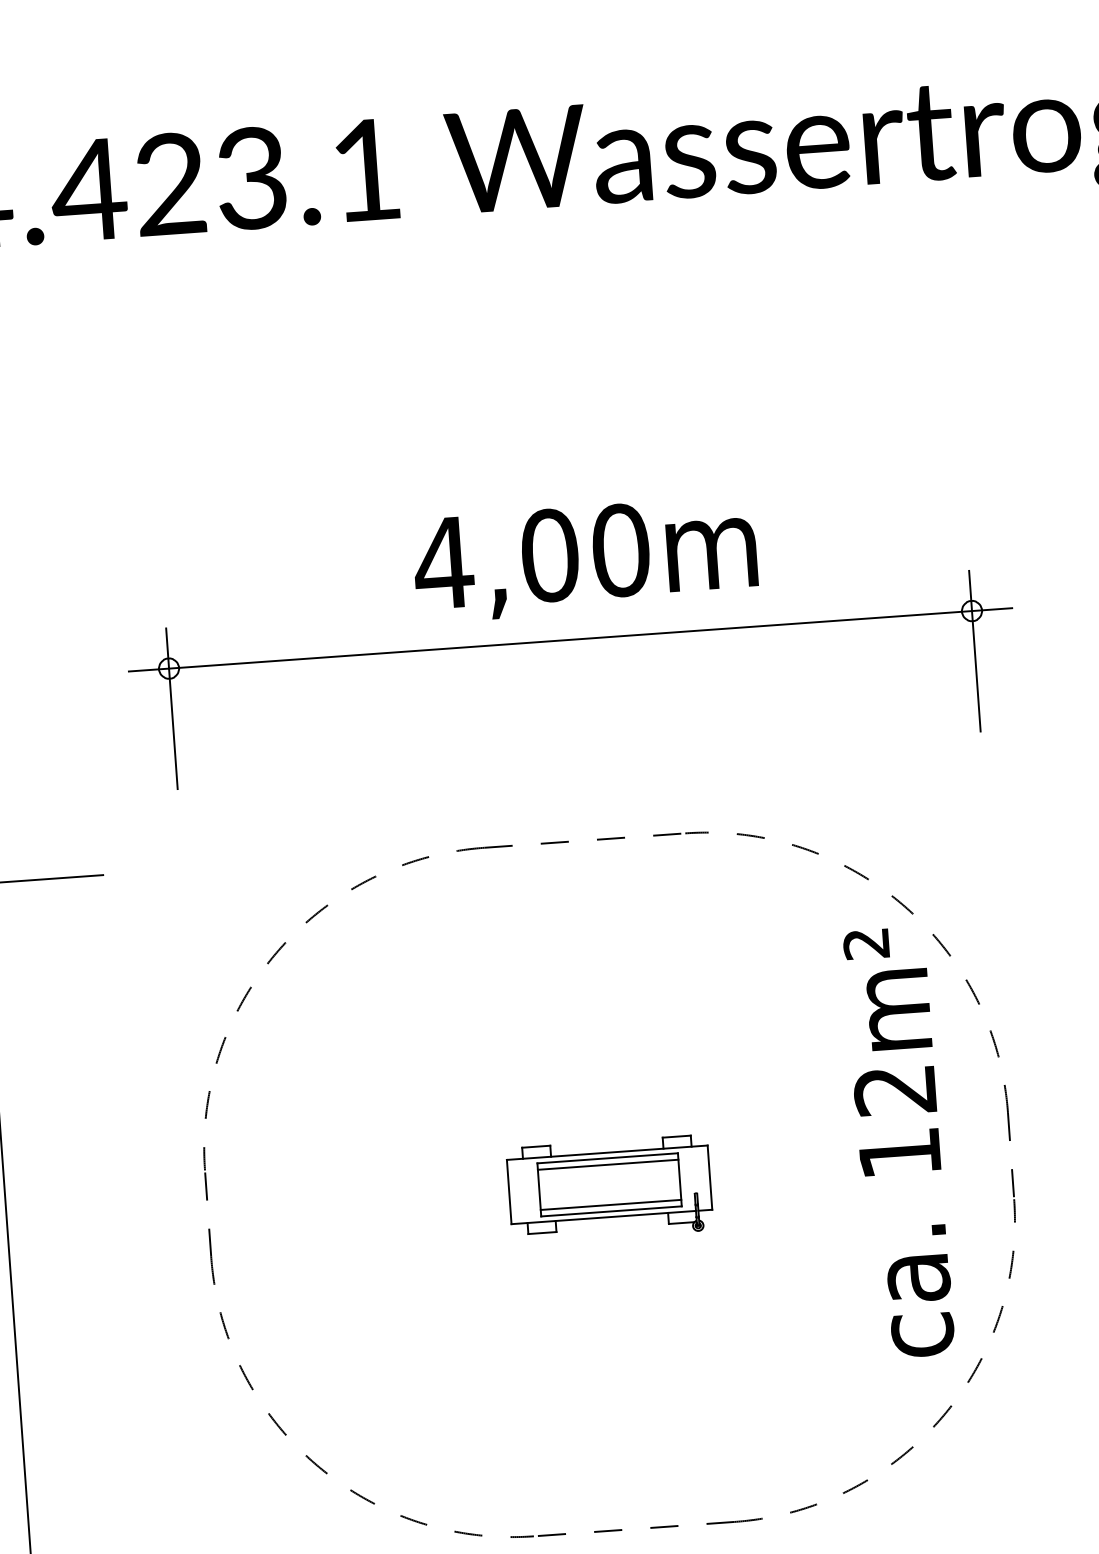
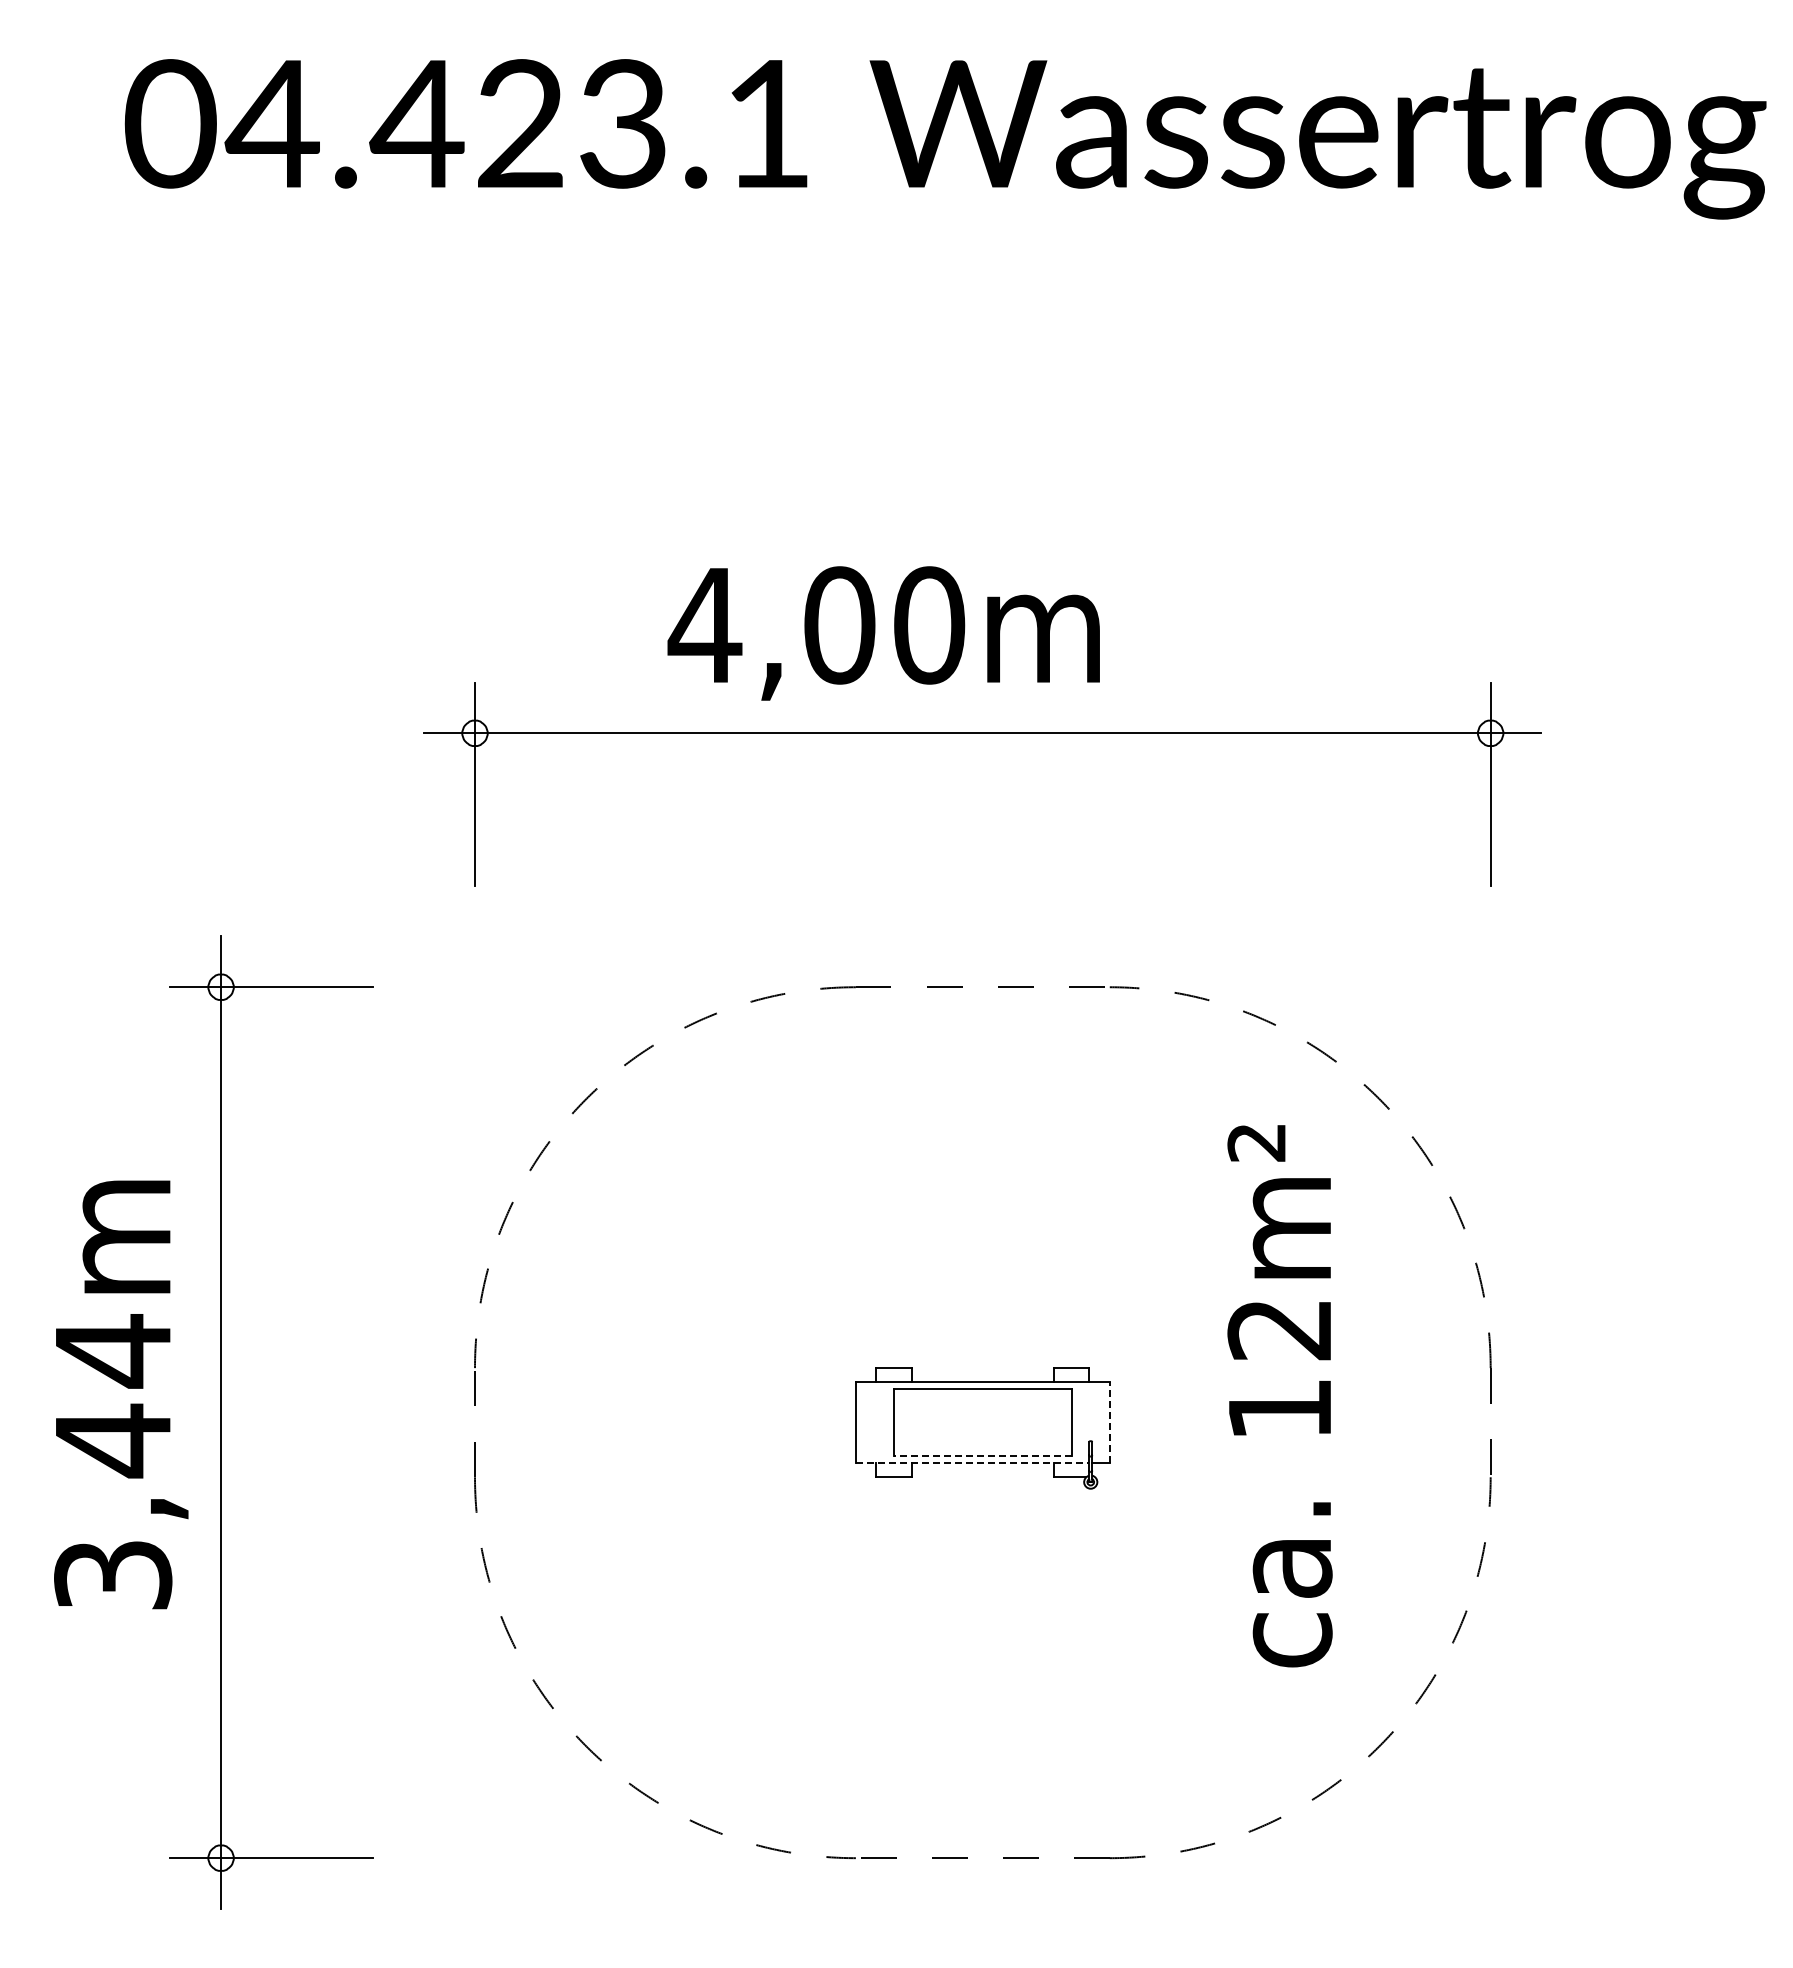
text: (585, 559) -> (883, 633), moved
text: (898, 1143) -> (1279, 1396), moved
line: (607, 1164) -> (982, 1397), removed
line: (709, 1177) -> (1109, 1422), solid -> dashed
line: (610, 1205) -> (982, 1448), removed
line: (611, 1211) -> (982, 1456), solid -> dashed
line: (603, 1217) -> (972, 1463), solid -> dashed

